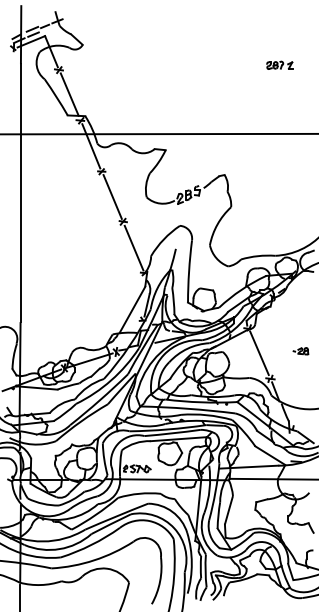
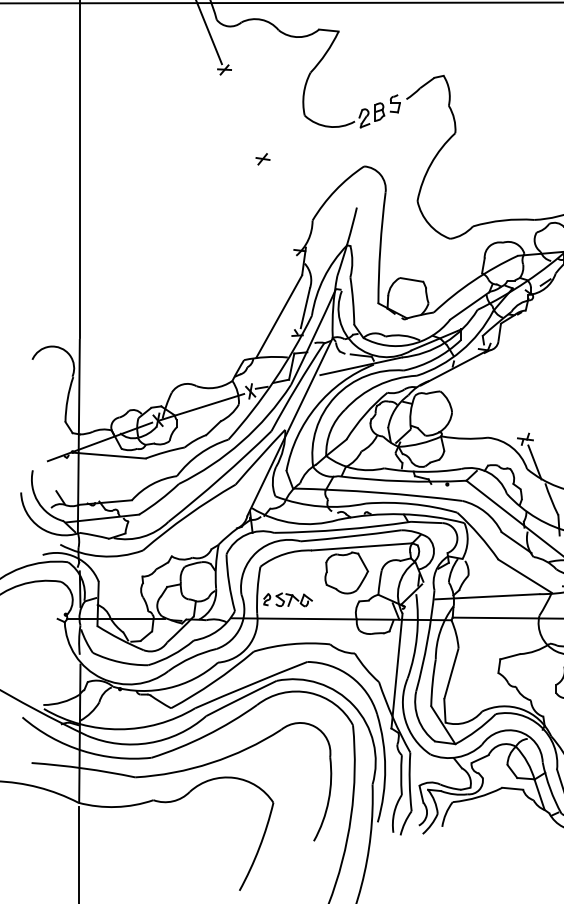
line: (112, 196) -> (243, 114), removed
line: (133, 247) -> (281, 205), removed
line: (259, 353) -> (505, 394), removed

